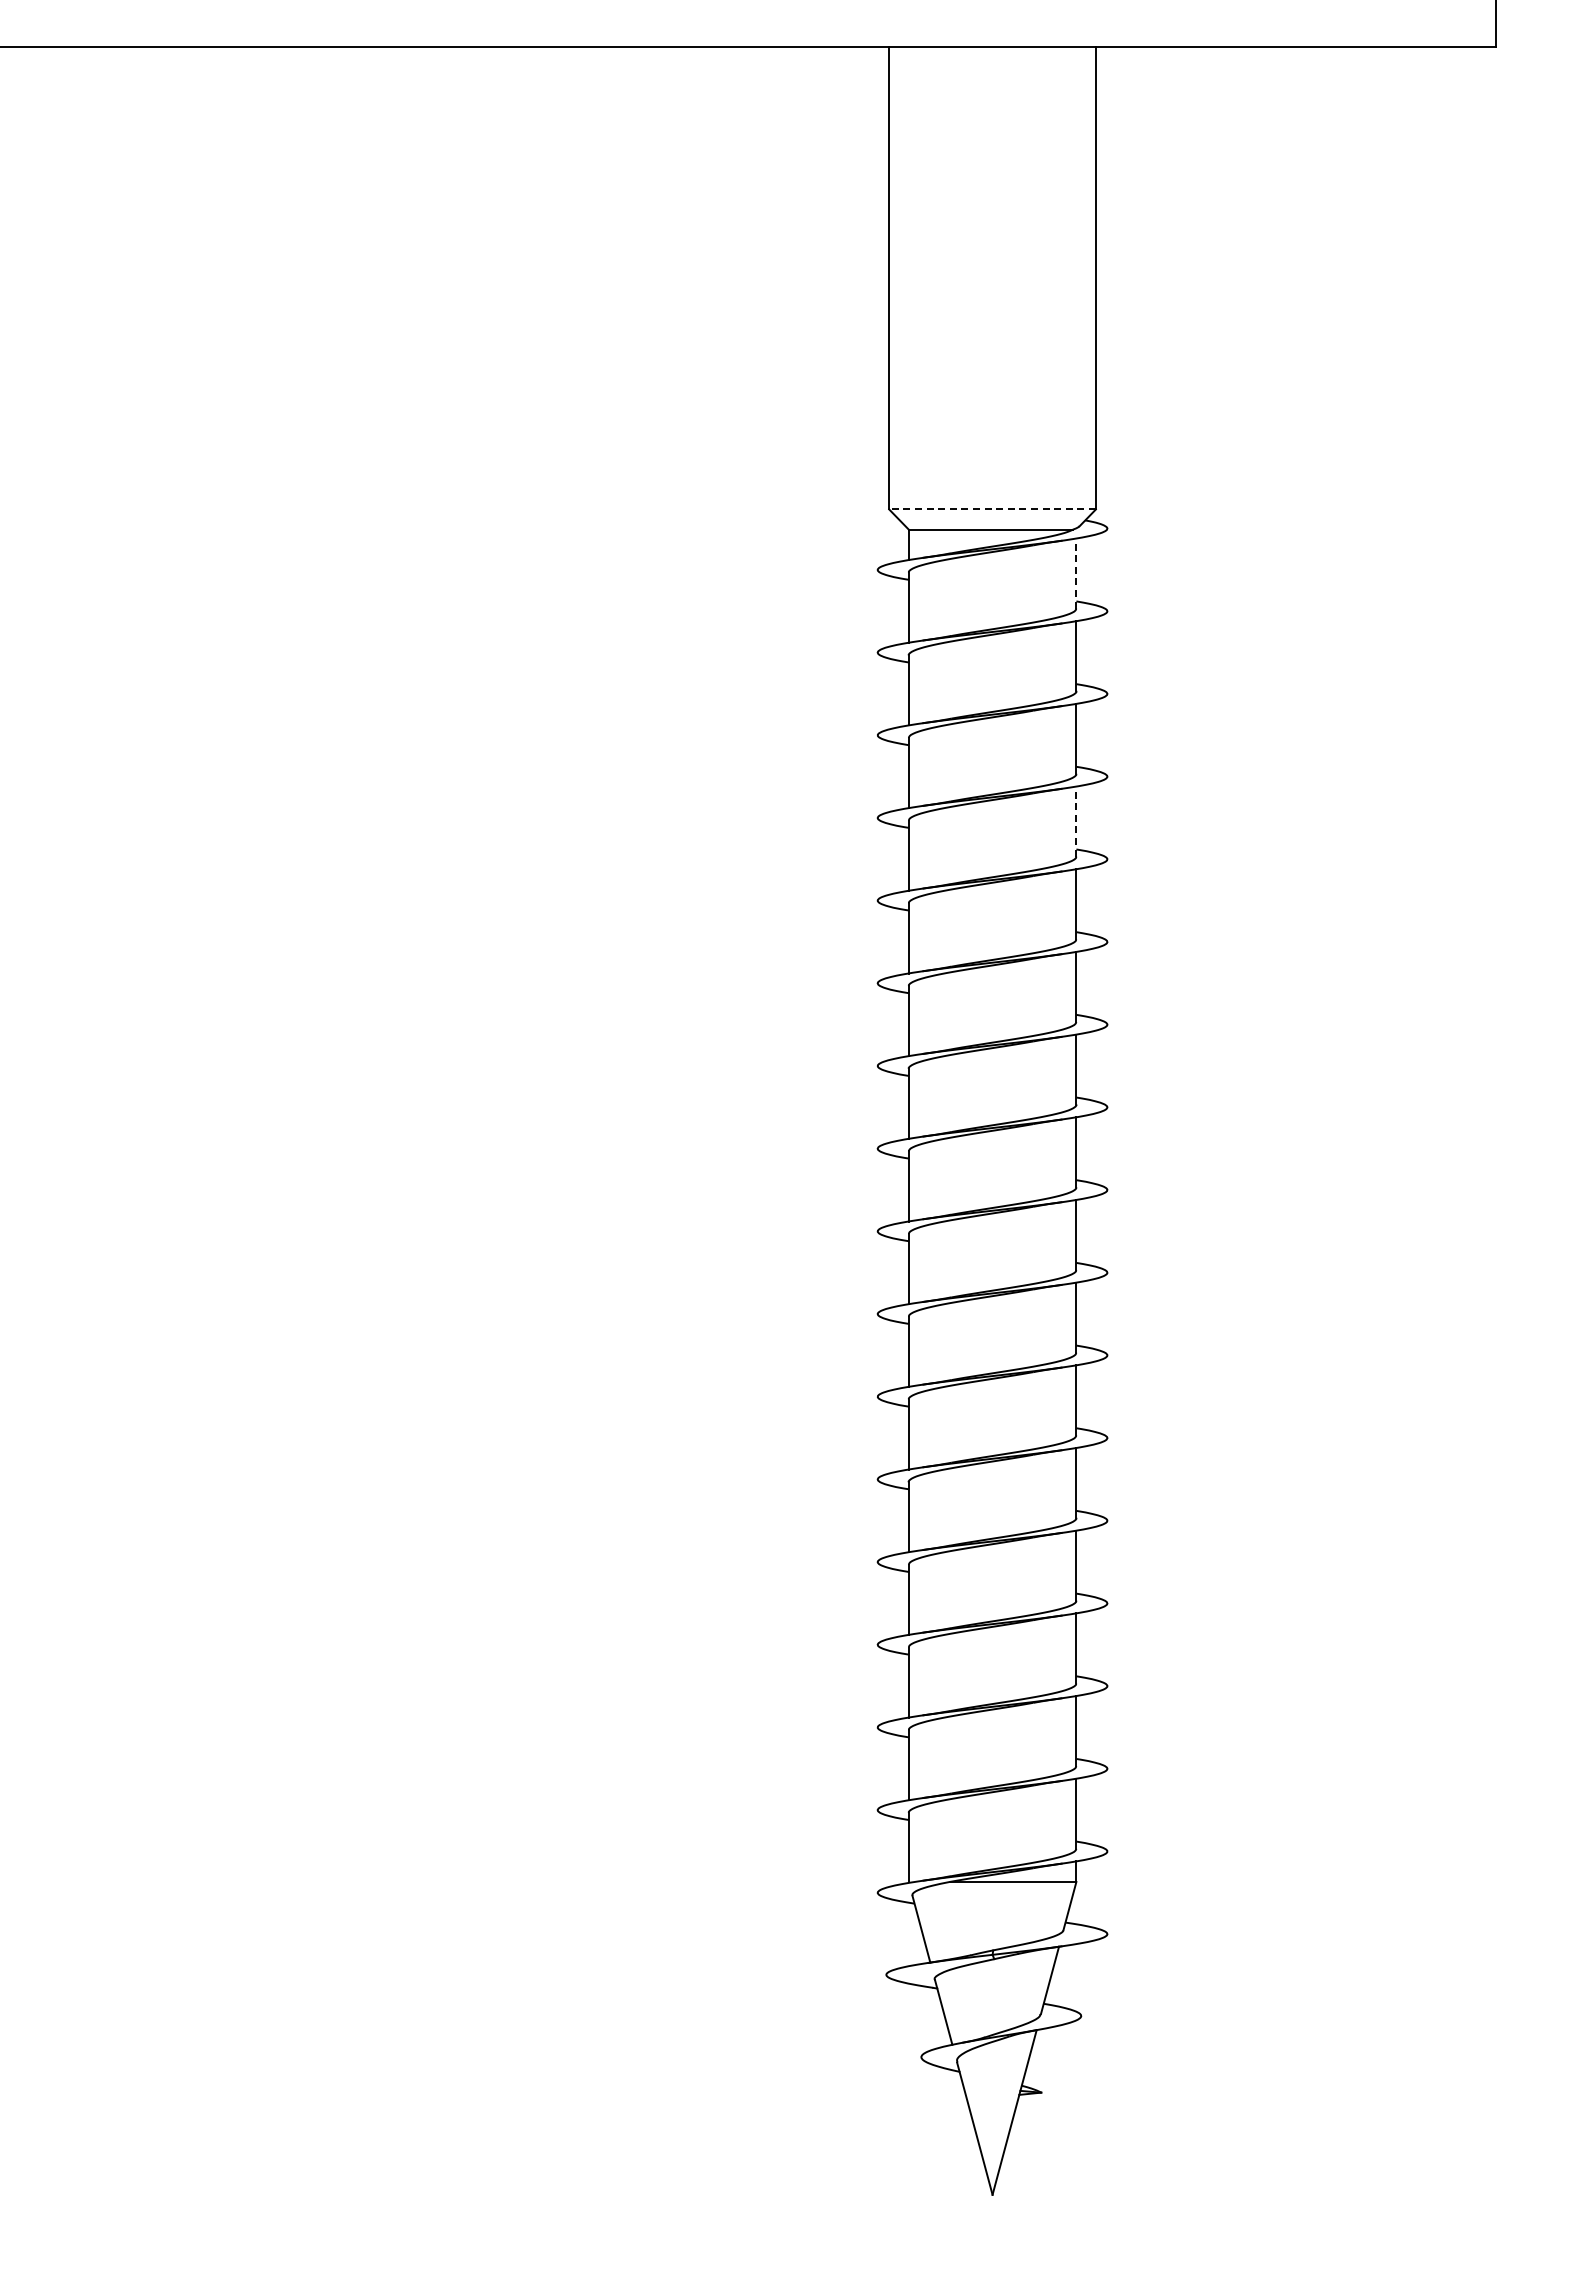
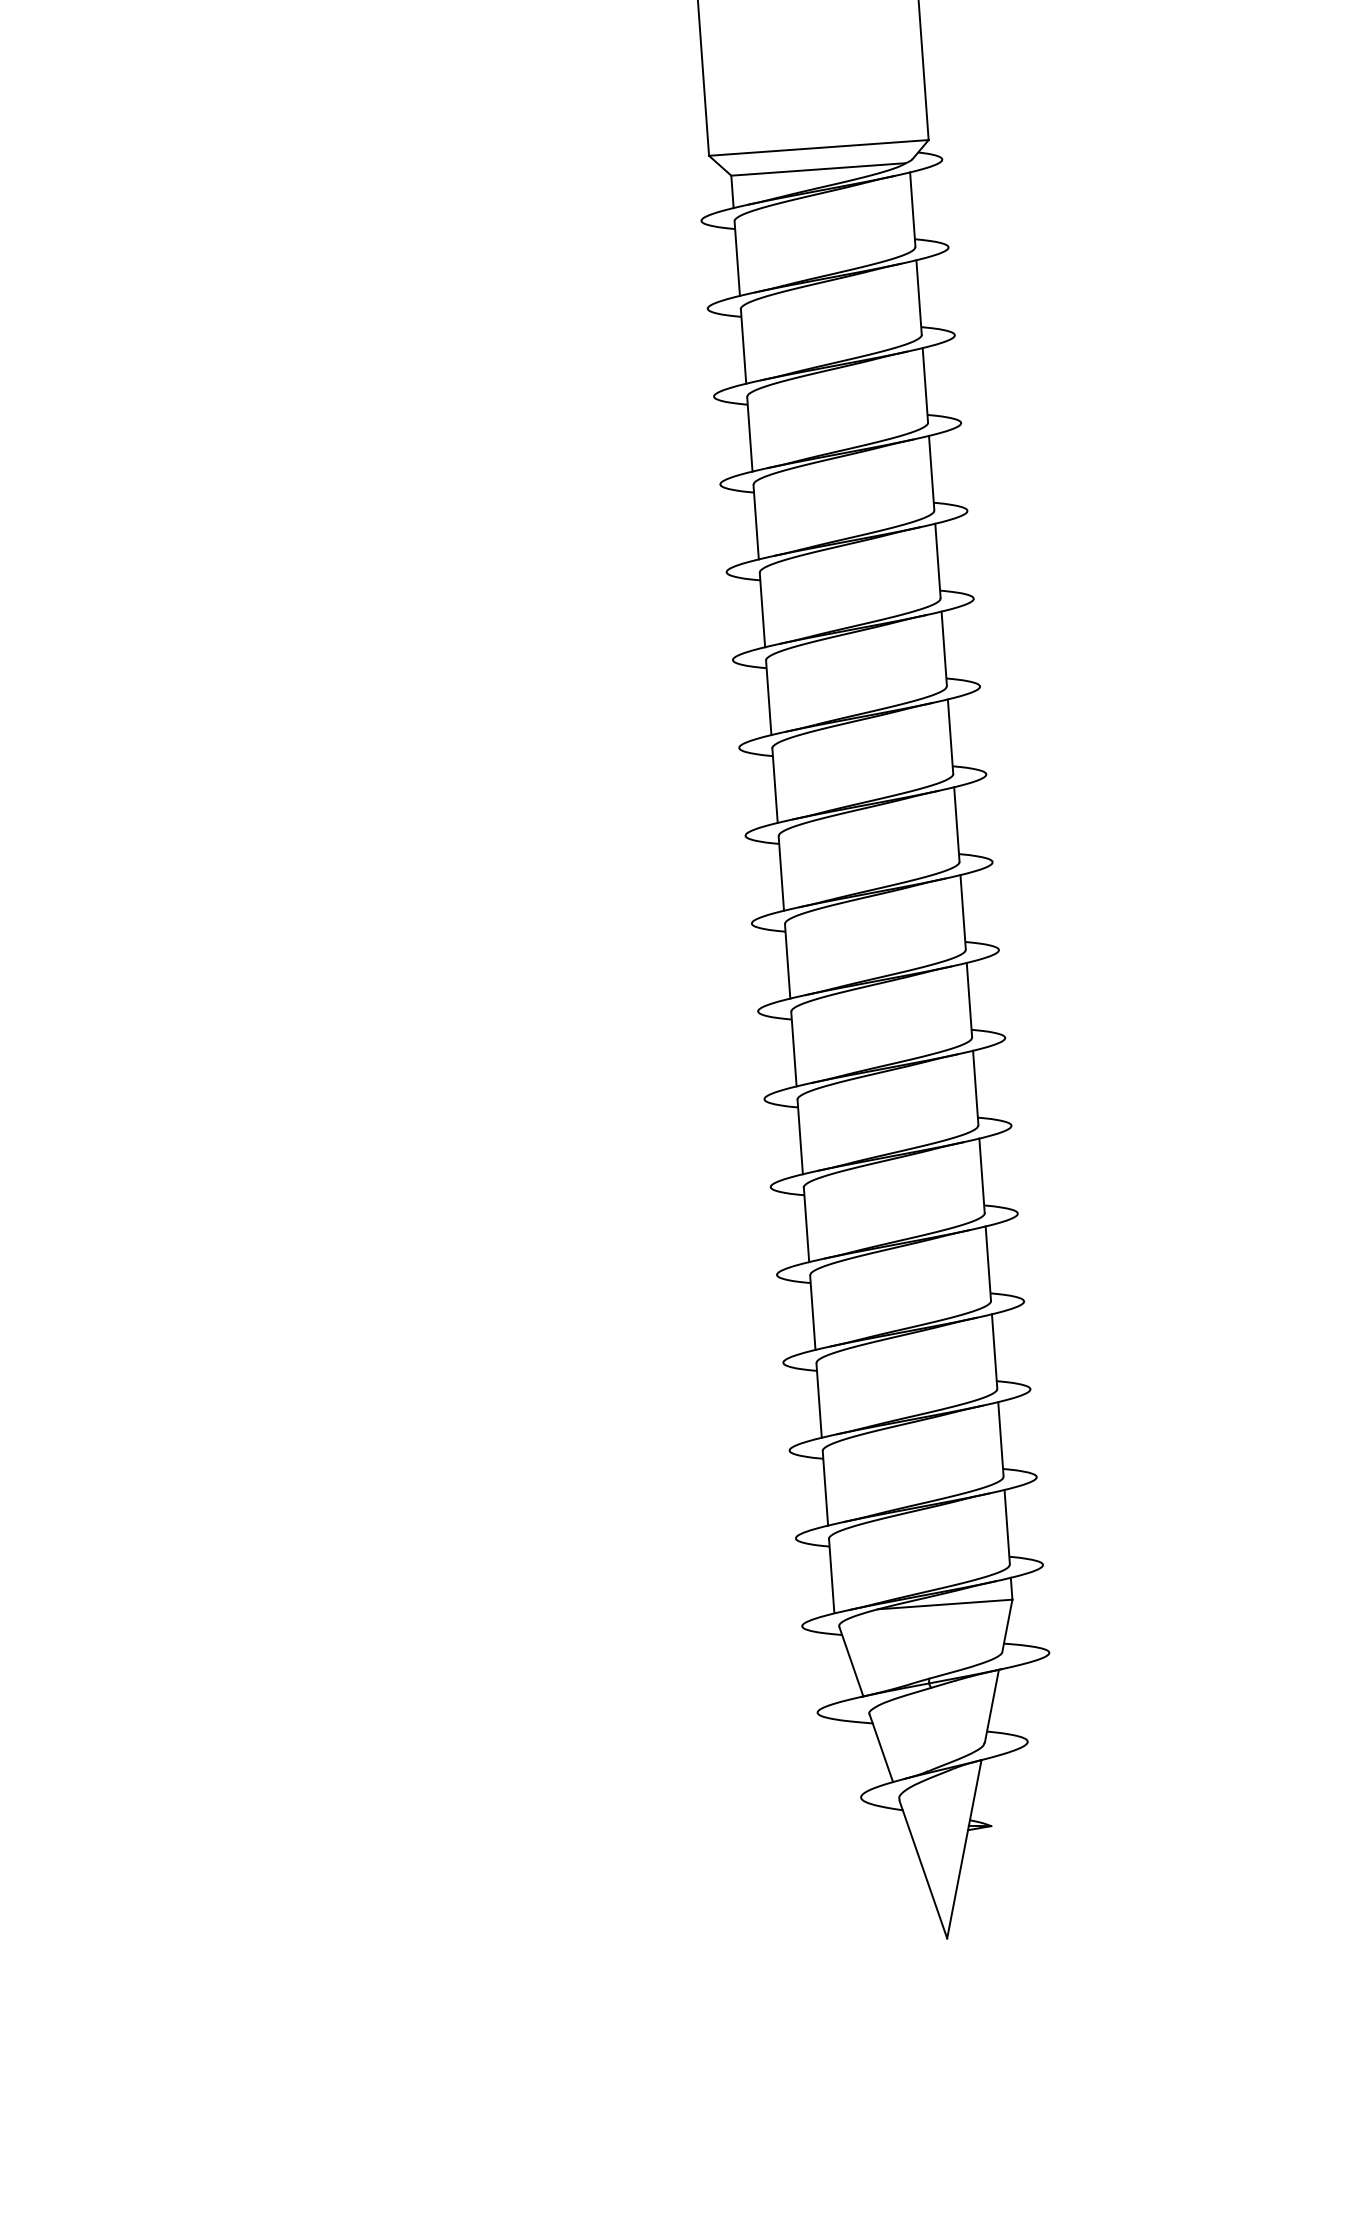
line: (992, 509) -> (818, 147), dashed -> solid
line: (1076, 573) -> (912, 209), dashed -> solid
line: (1076, 821) -> (931, 473), dashed -> solid

